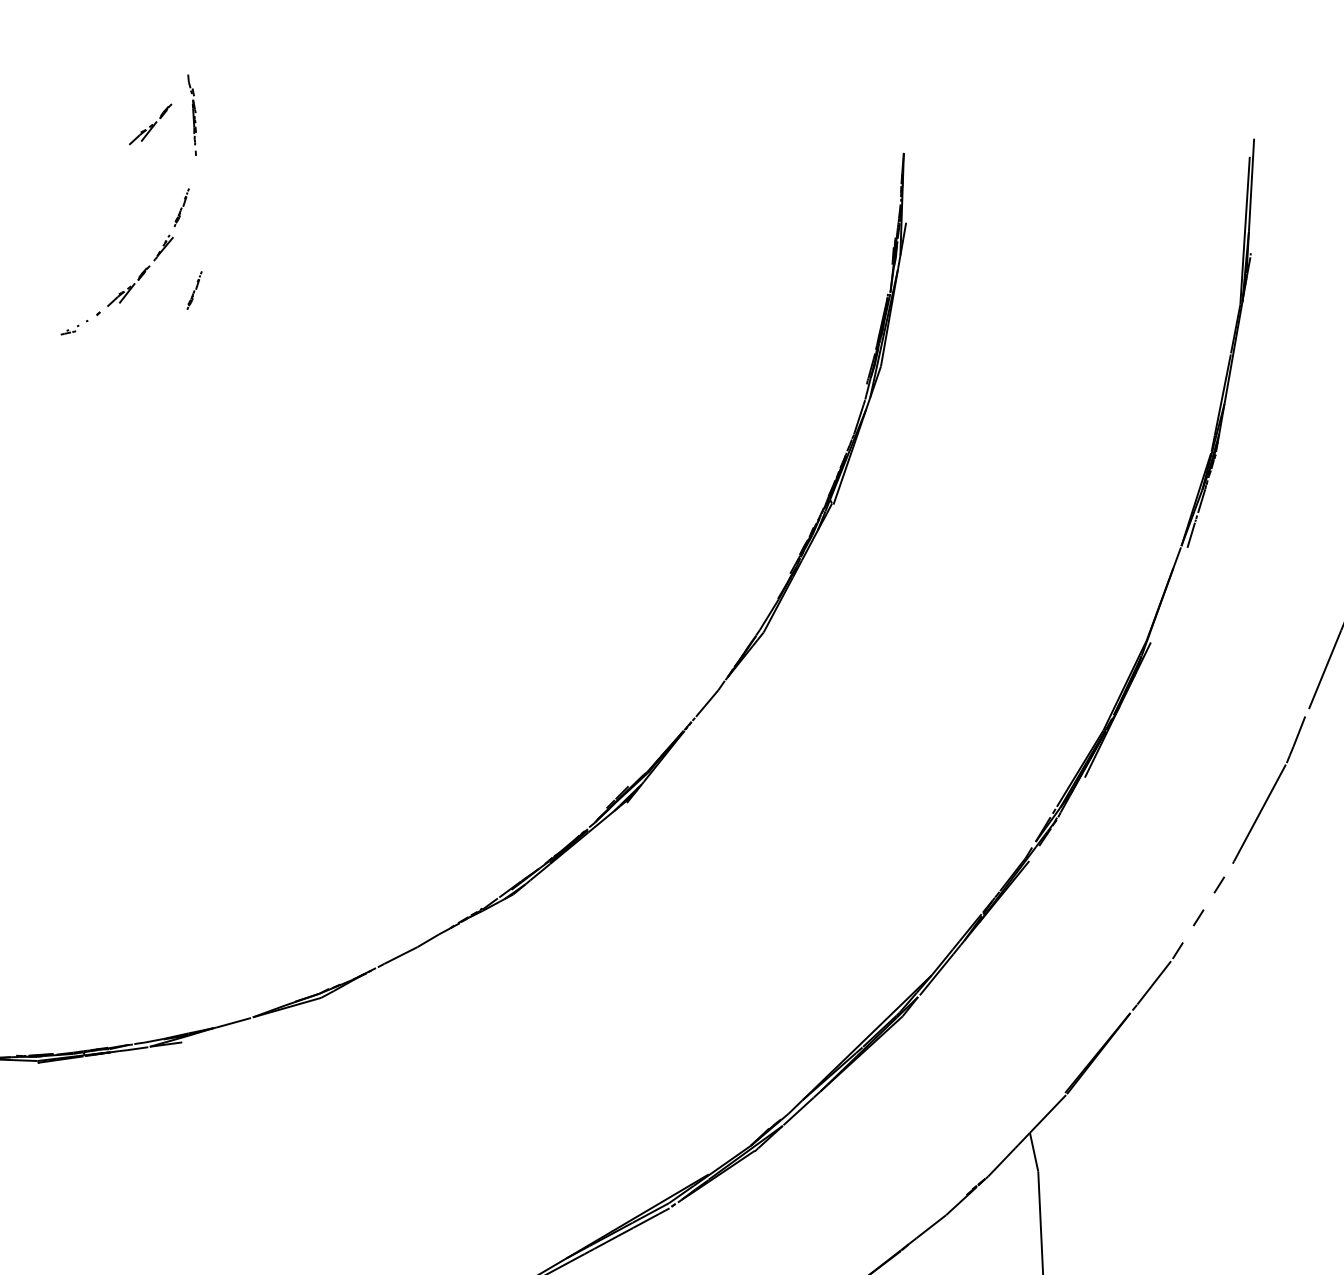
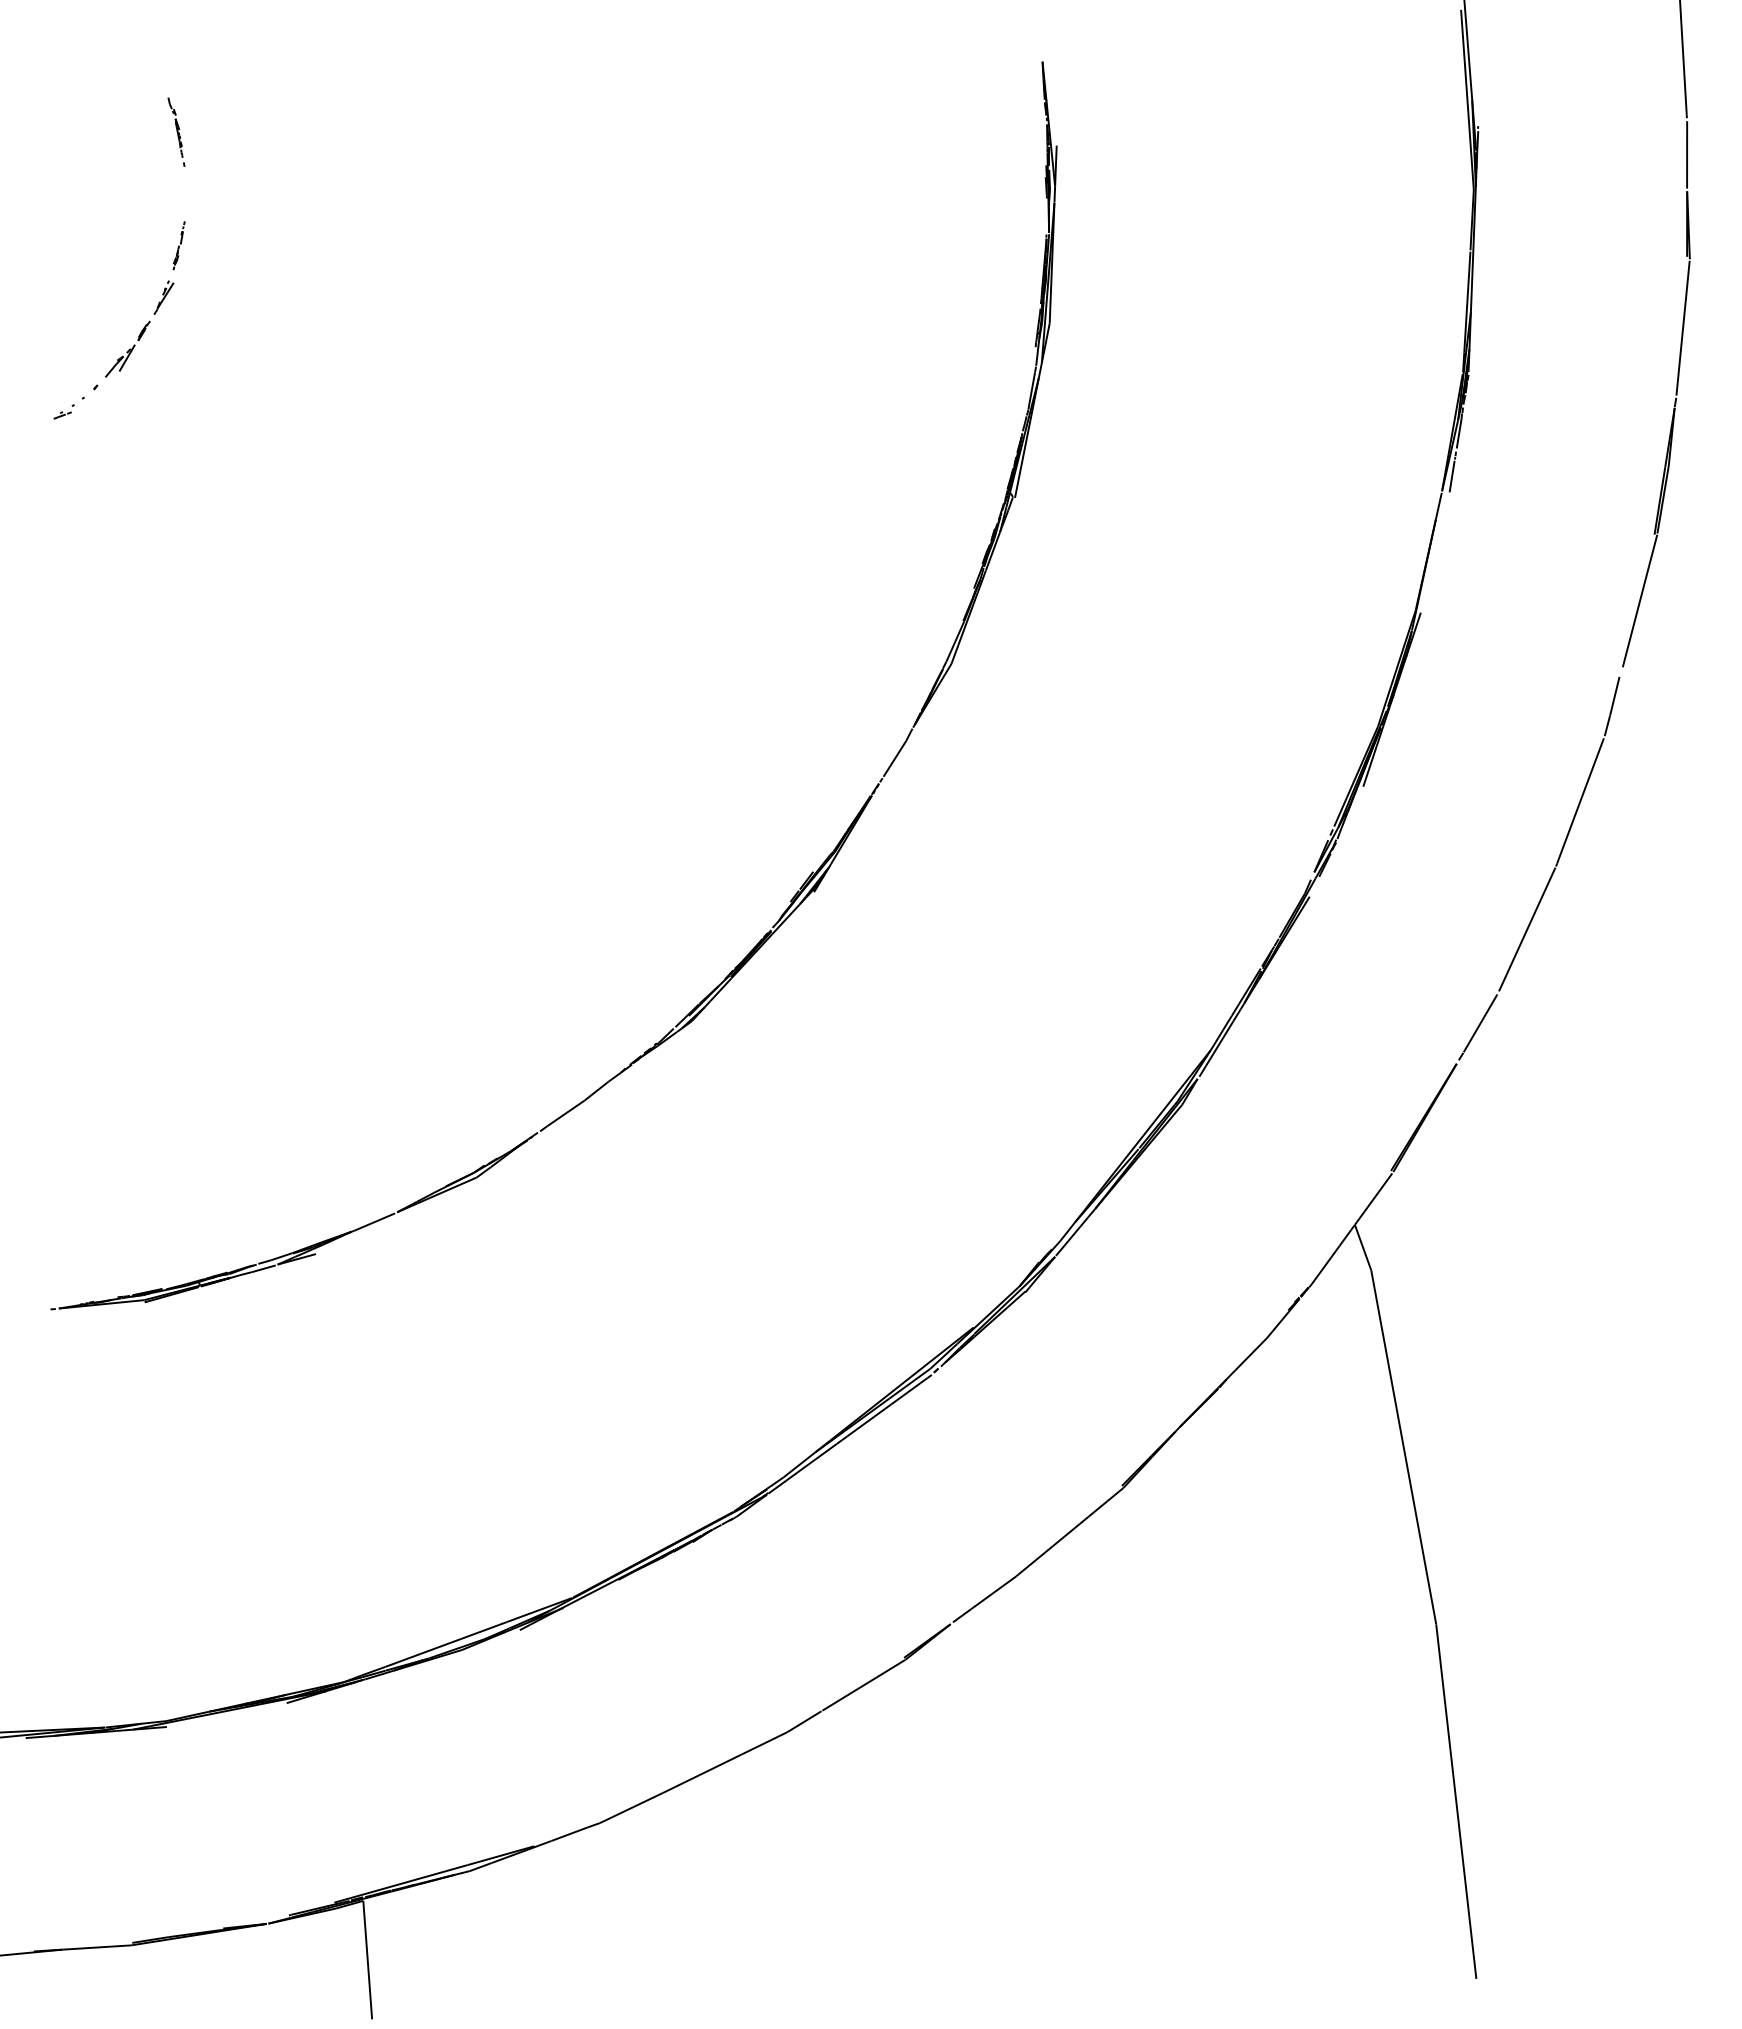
part: (192, 114) -> (176, 131), size x0.71
part: (150, 123) -> (127, 149), removed
part: (194, 290) -> (207, 343), removed
line: (1202, 911) -> (1527, 929), dashed -> solid

